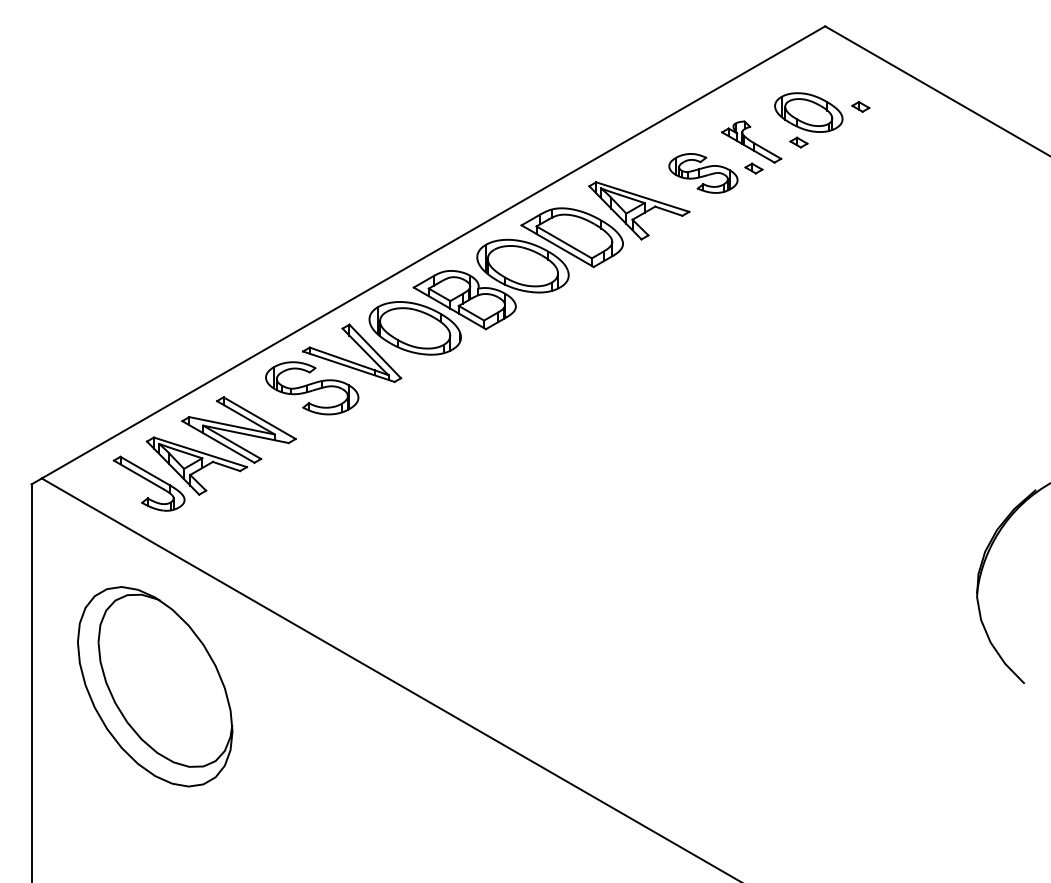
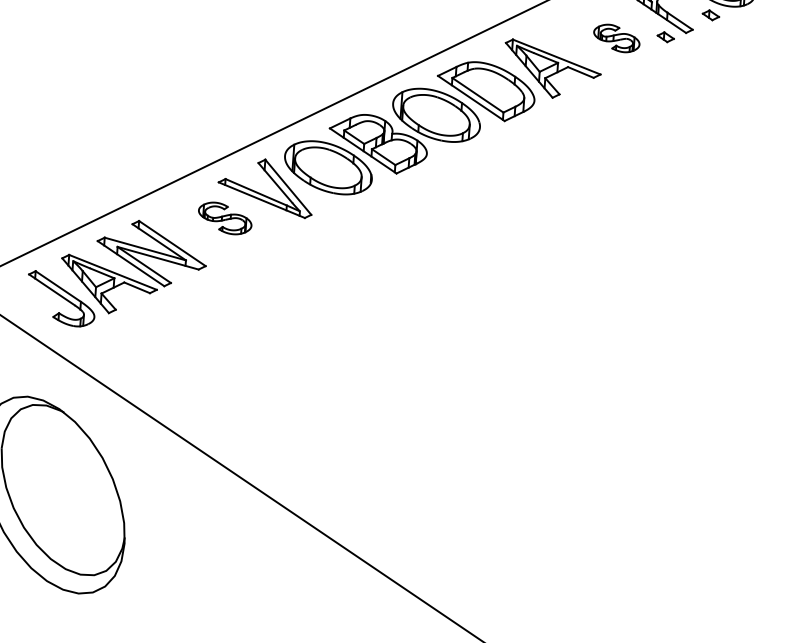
part: (703, 173) -> (616, 38), size x0.7
part: (312, 388) -> (225, 218), size x0.6

